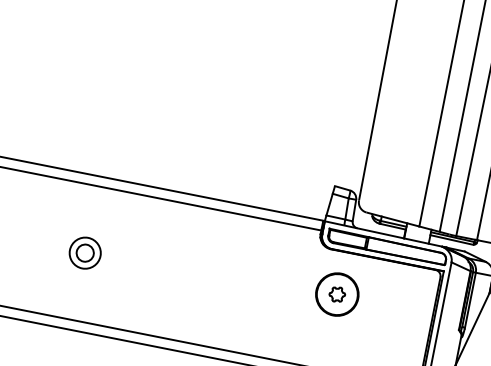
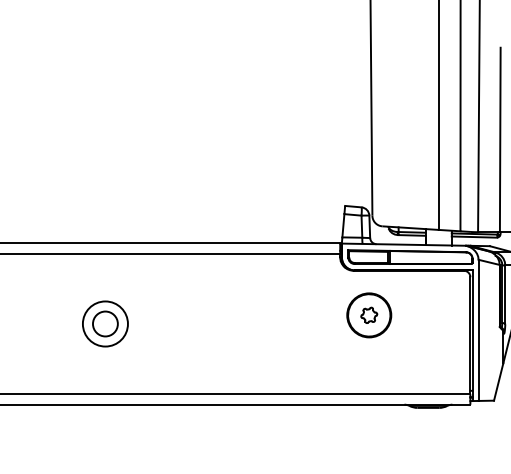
part: (85, 252) -> (105, 323), size x1.4

